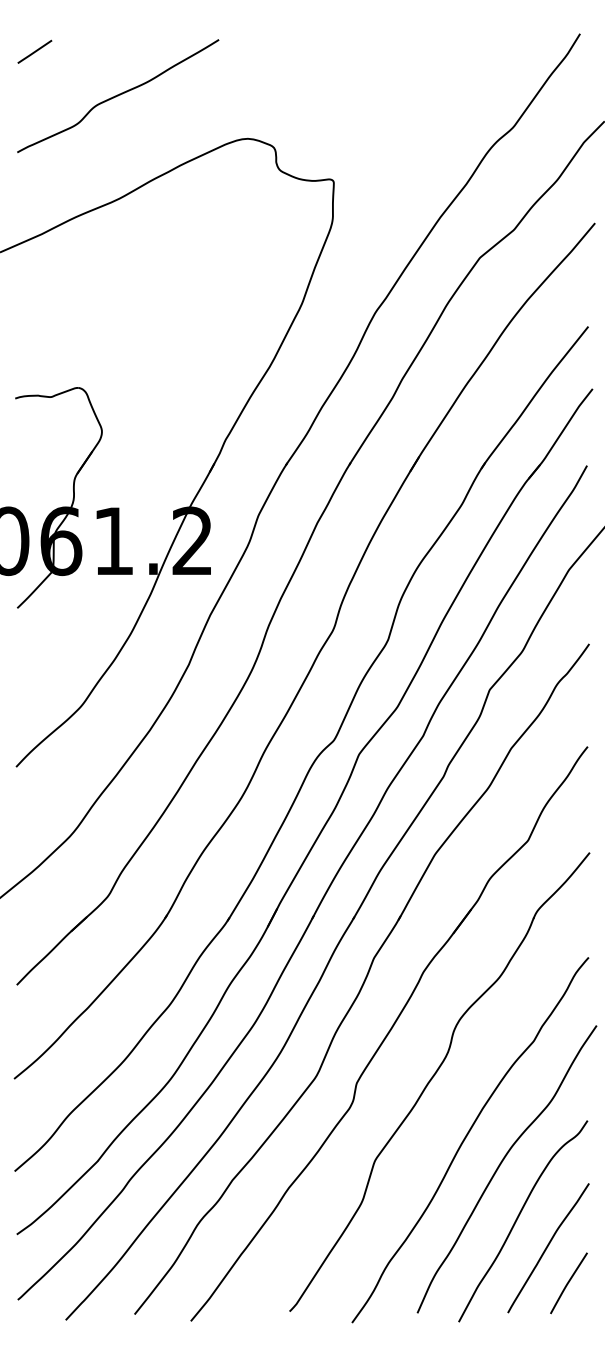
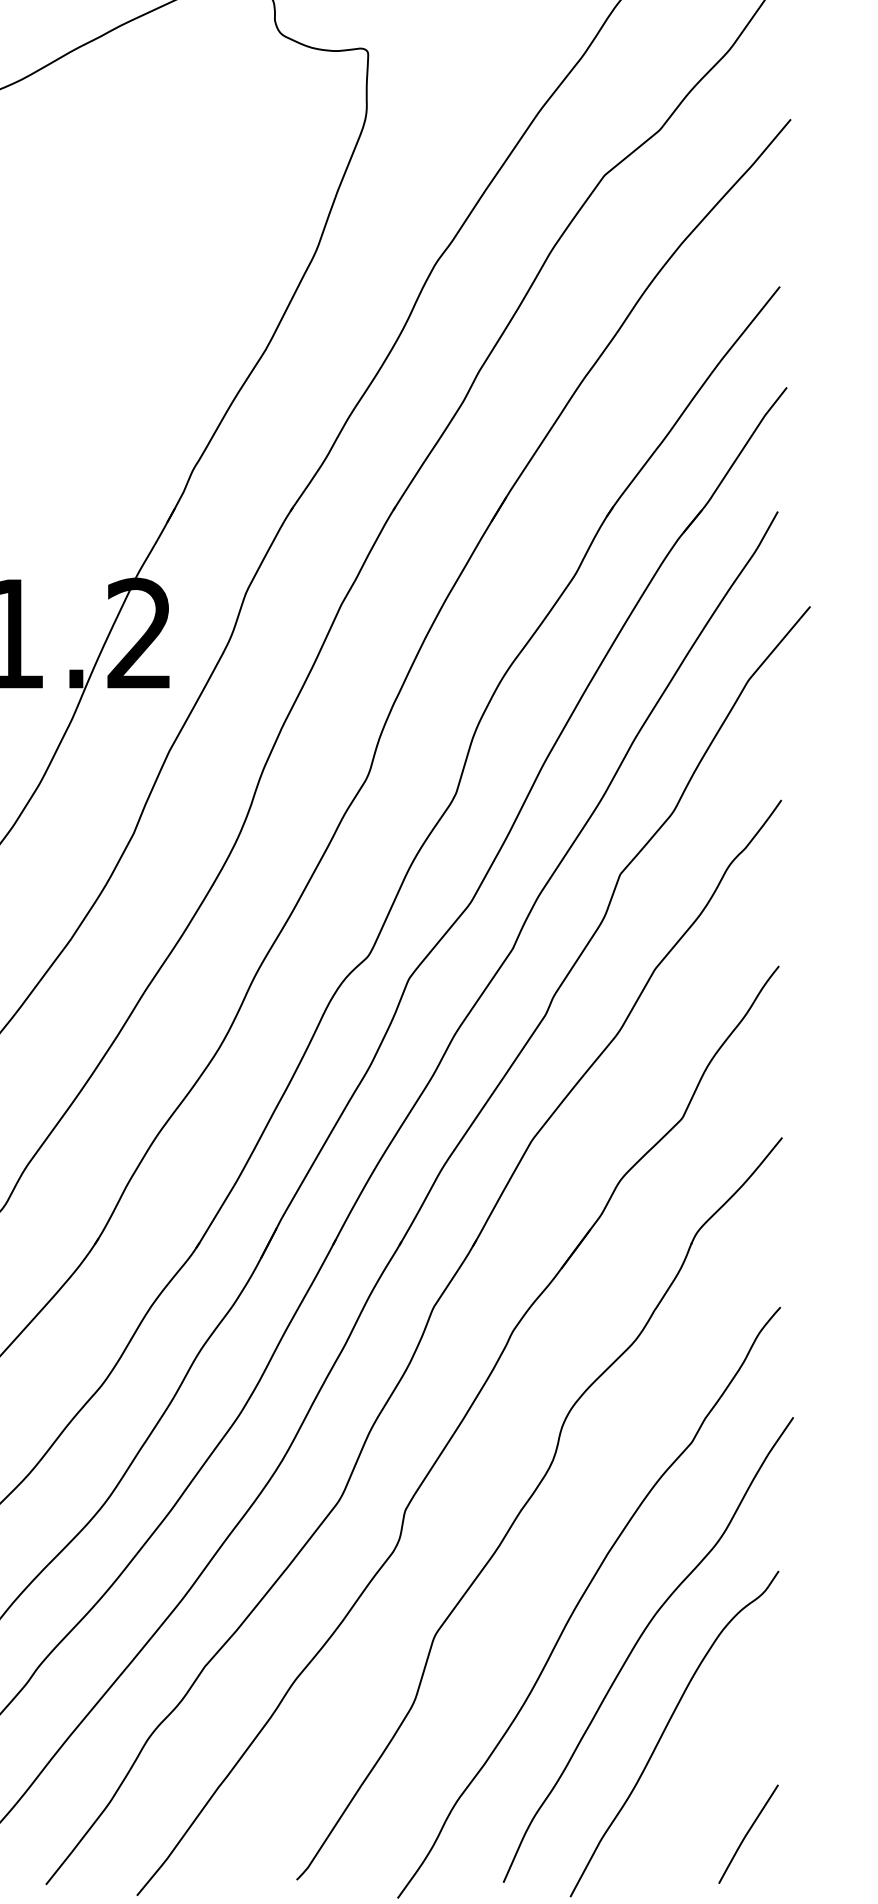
curve: (547, 1248) -> (713, 1777), removed

